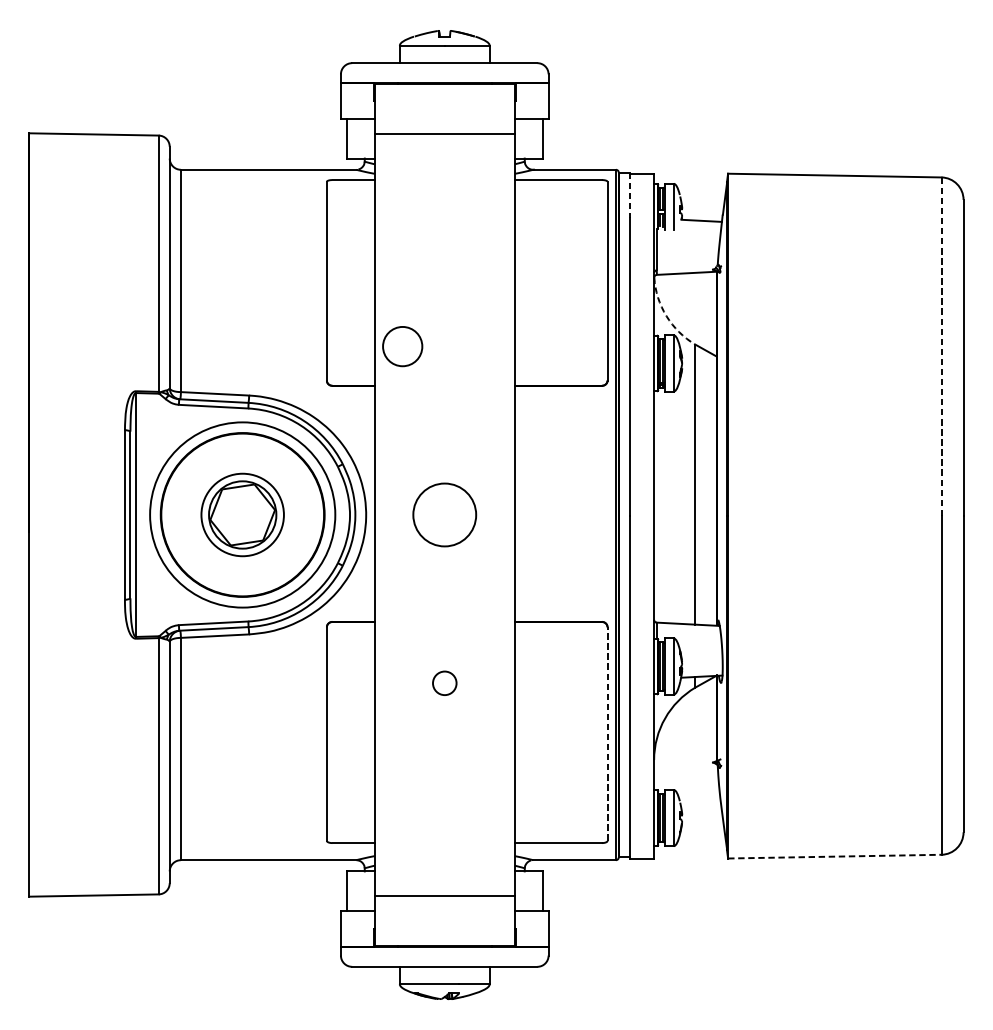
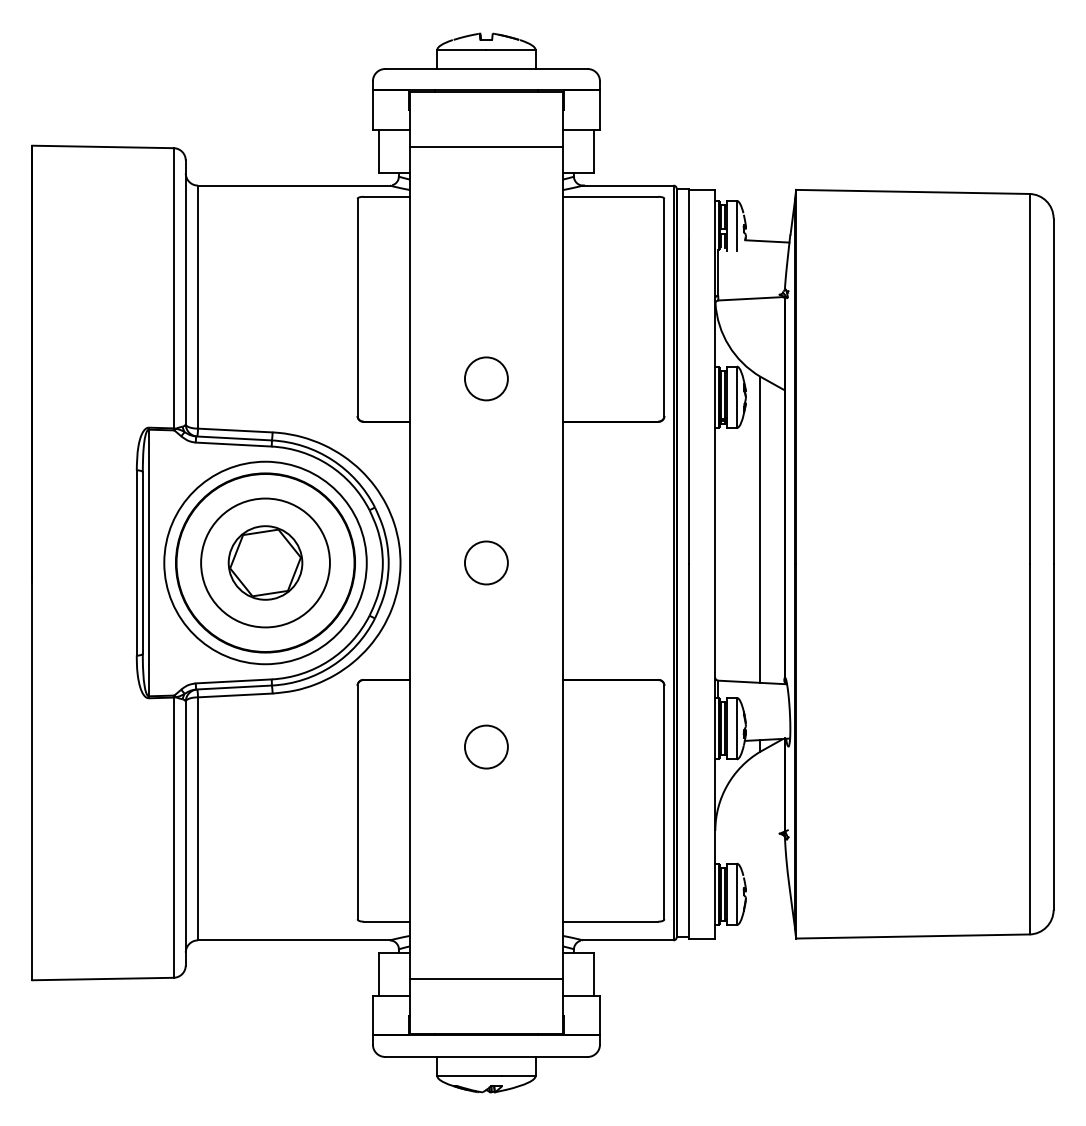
line: (629, 196) -> (688, 214), dashed -> solid
arc: (666, 316) -> (728, 345), dashed -> solid
circle: (402, 346) -> (486, 378), moved
line: (941, 346) -> (1029, 378), dashed -> solid
circle: (242, 514) -> (265, 562), size x1.43
circle: (443, 514) -> (485, 562), size x0.62
circle: (444, 682) -> (486, 746), size x1.67
line: (607, 734) -> (664, 802), dashed -> solid
line: (834, 856) -> (912, 936), dashed -> solid

